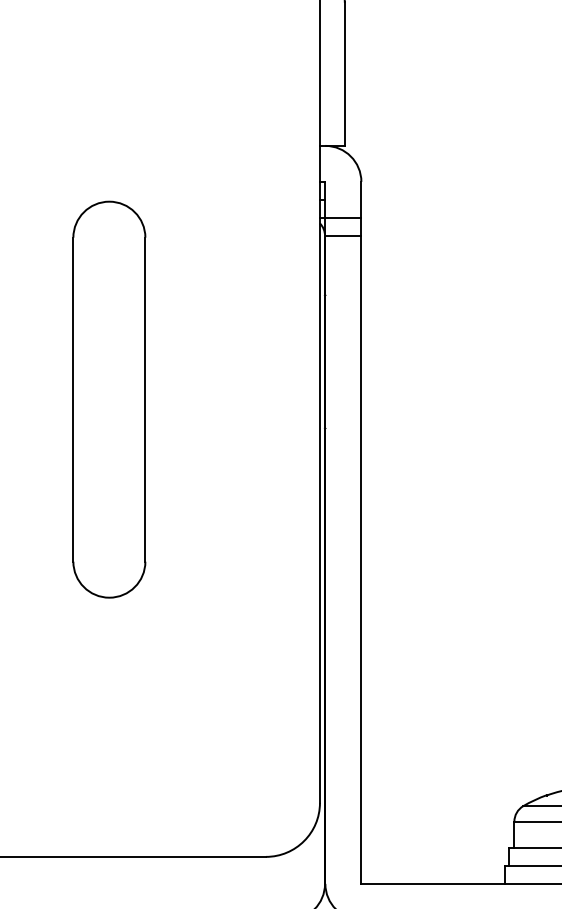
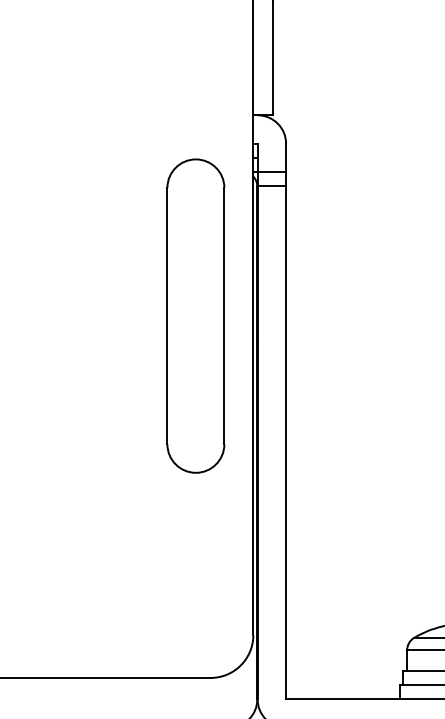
part: (109, 399) -> (195, 315), moved

